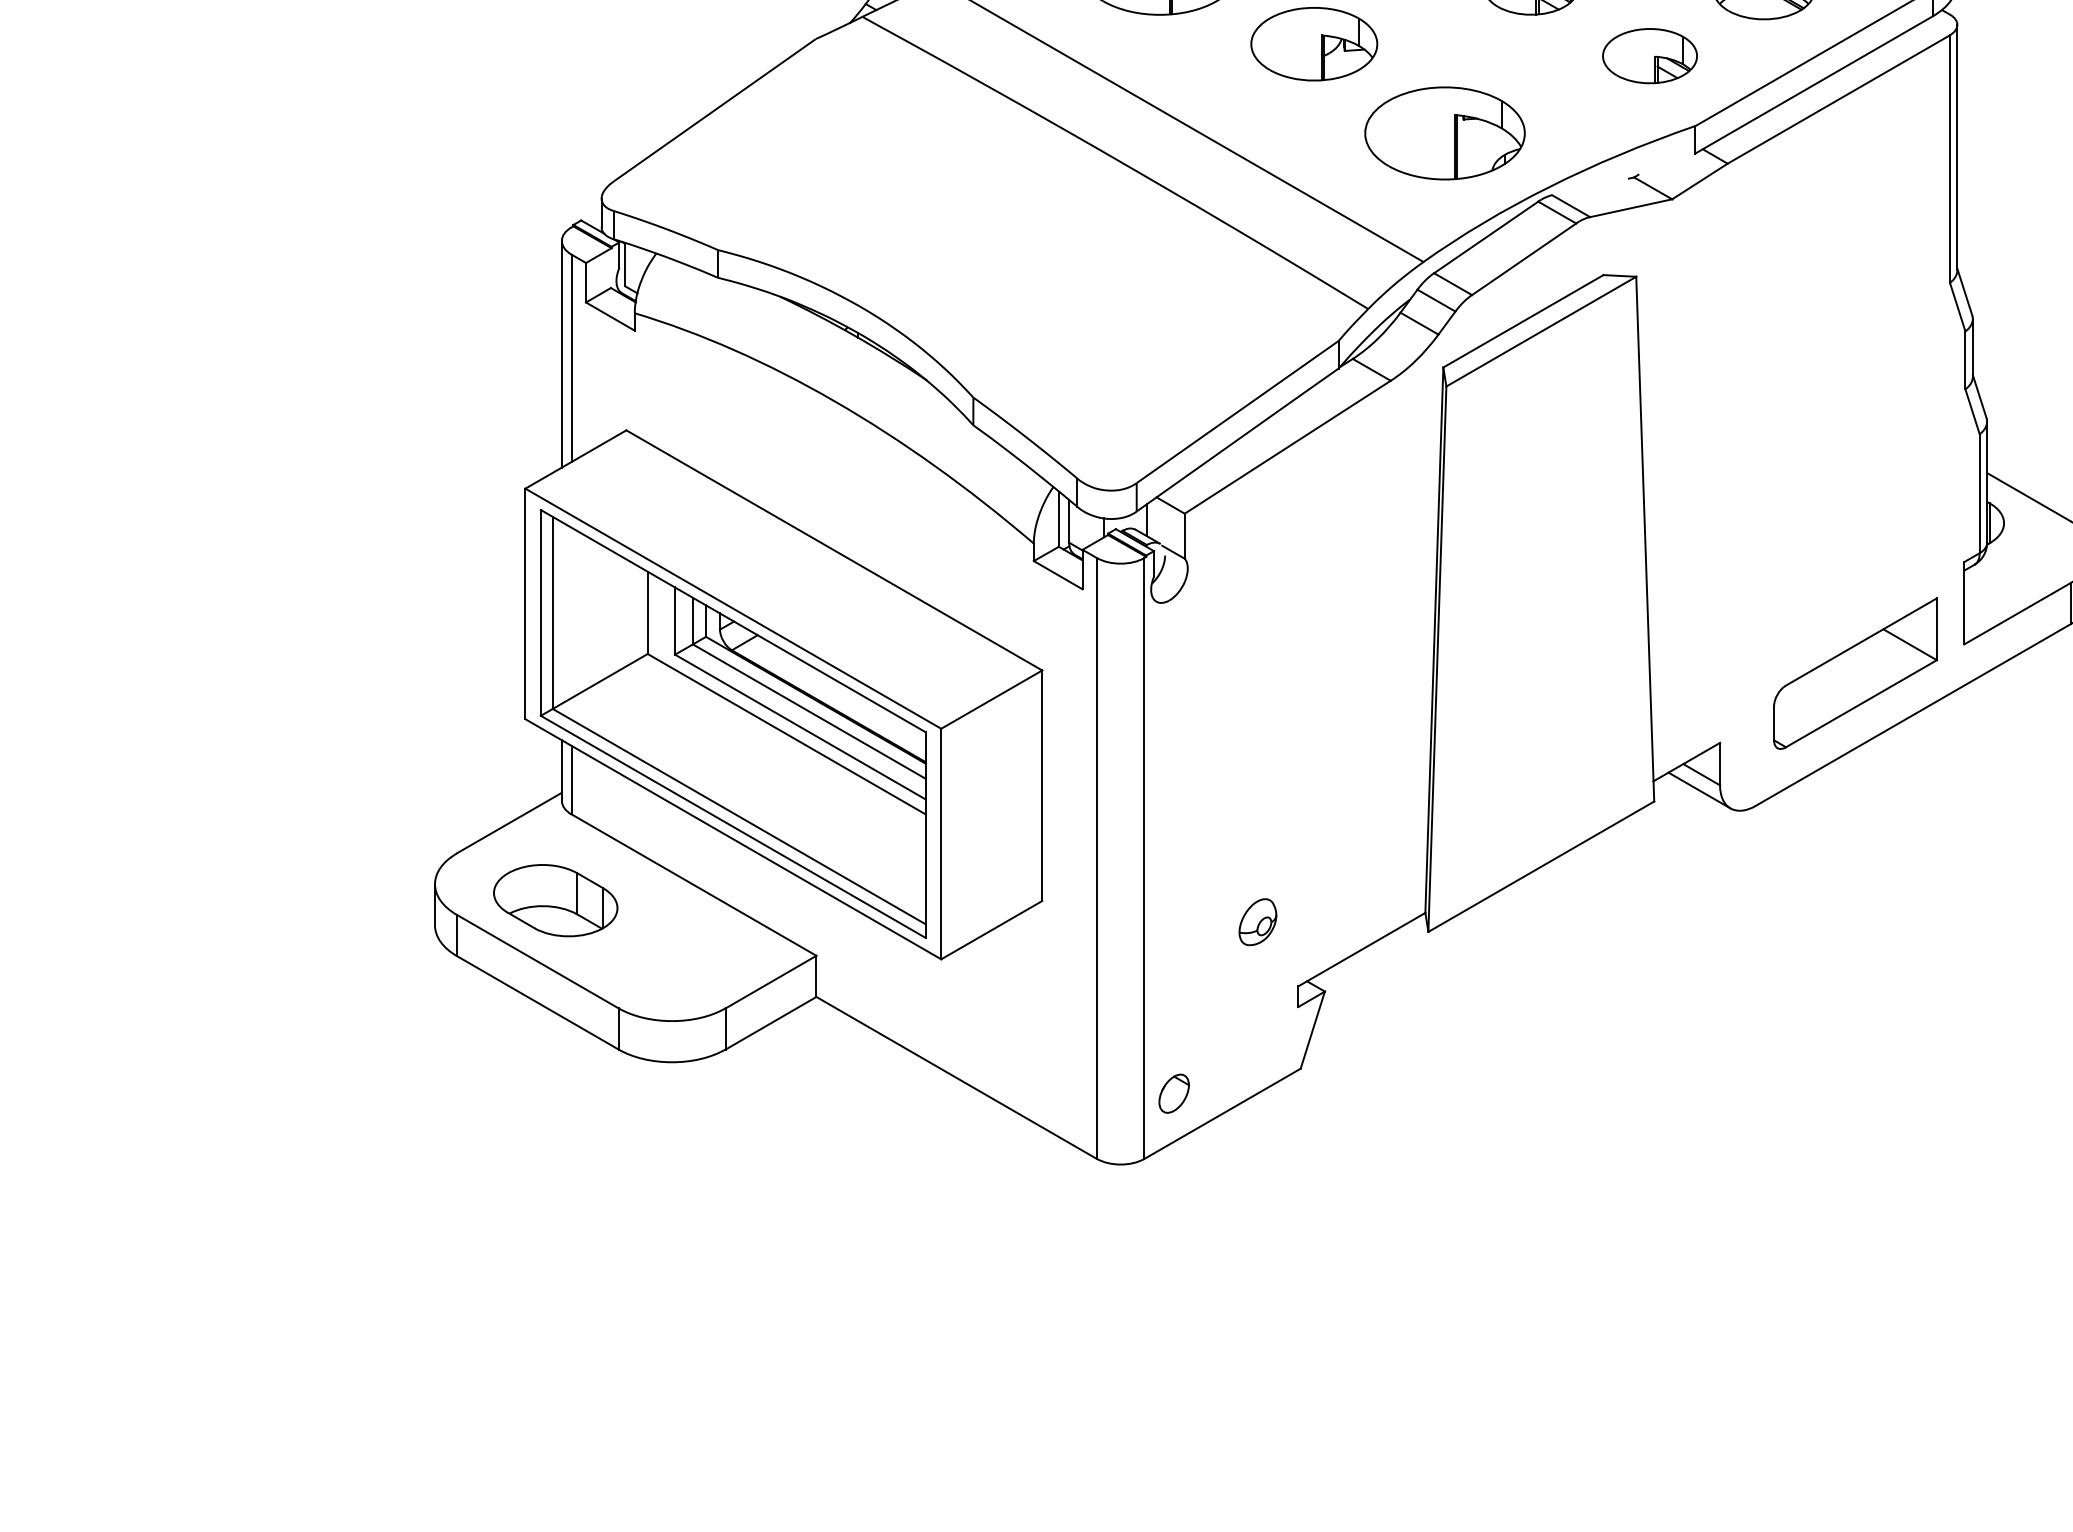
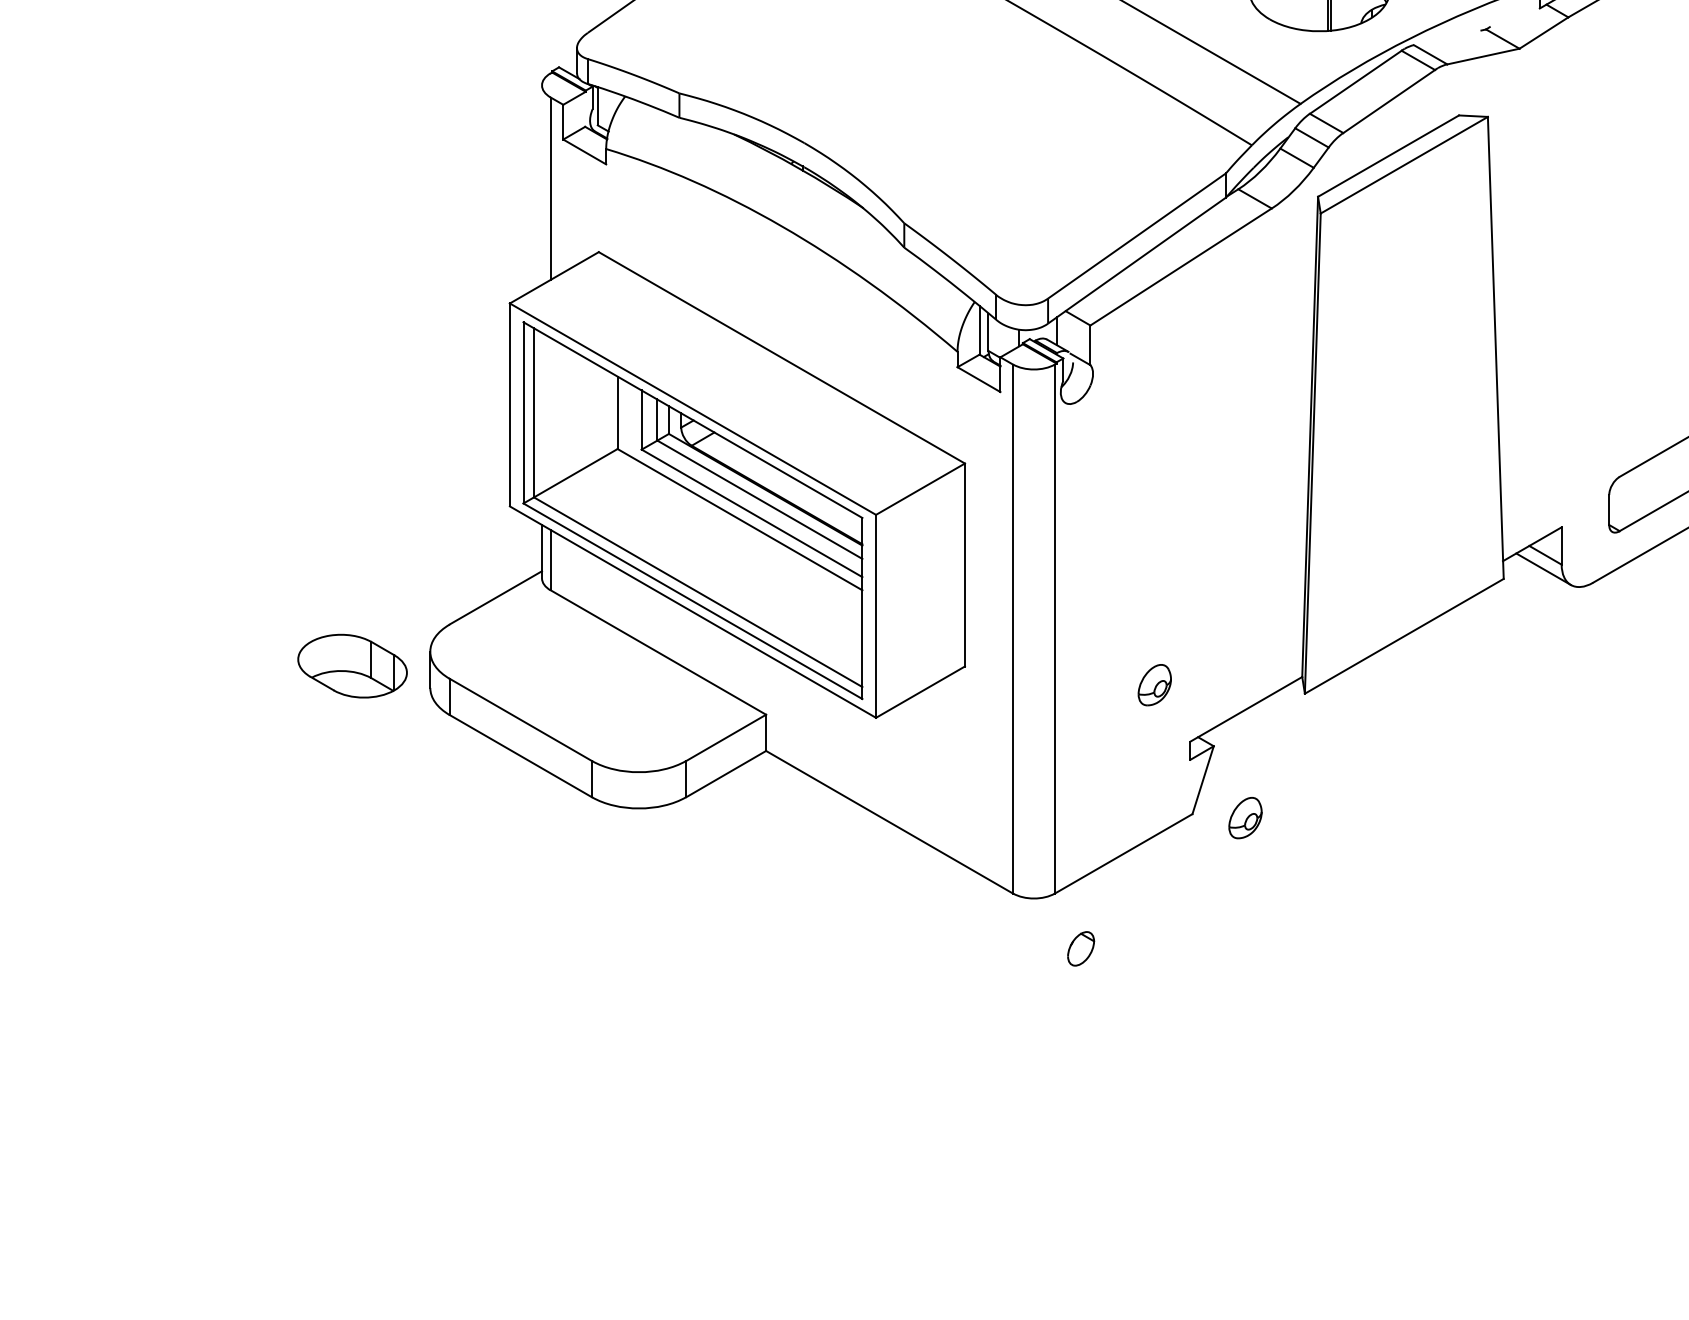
line: (561, 353) -> (541, 184), removed
part: (555, 900) -> (352, 666), moved
part: (1360, 1073) -> (1245, 818), added
part: (1173, 1093) -> (1080, 948), moved

